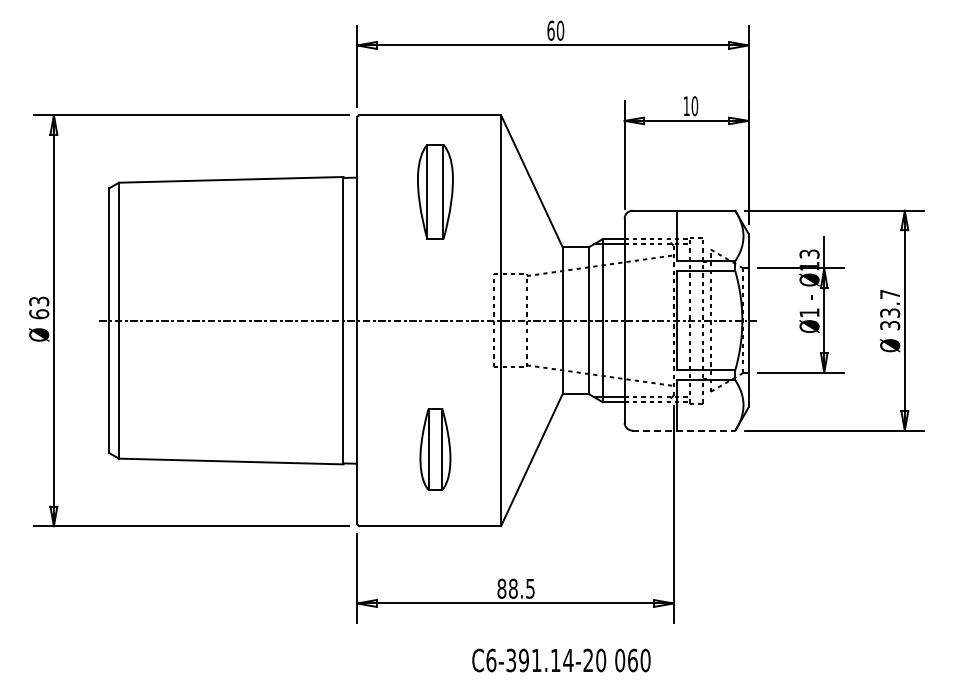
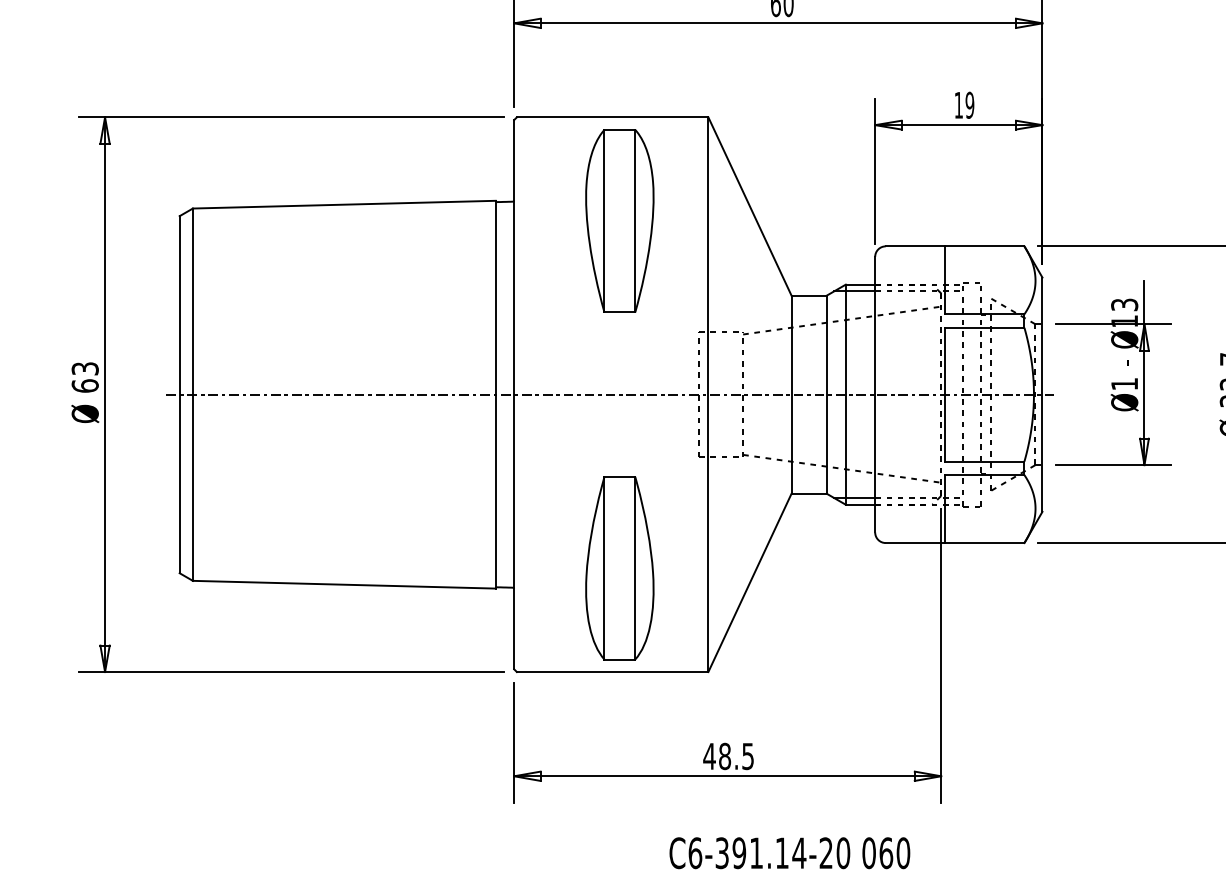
text: (694, 106) -> (969, 105), 10 -> 19
part: (435, 191) -> (619, 220), size x1.43
line: (684, 430) -> (955, 542), dashed -> solid
part: (435, 449) -> (619, 568), size x1.67
text: (501, 588) -> (709, 756), 88.5 -> 48.5

